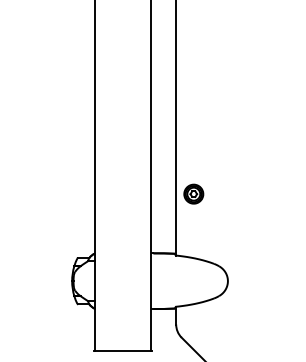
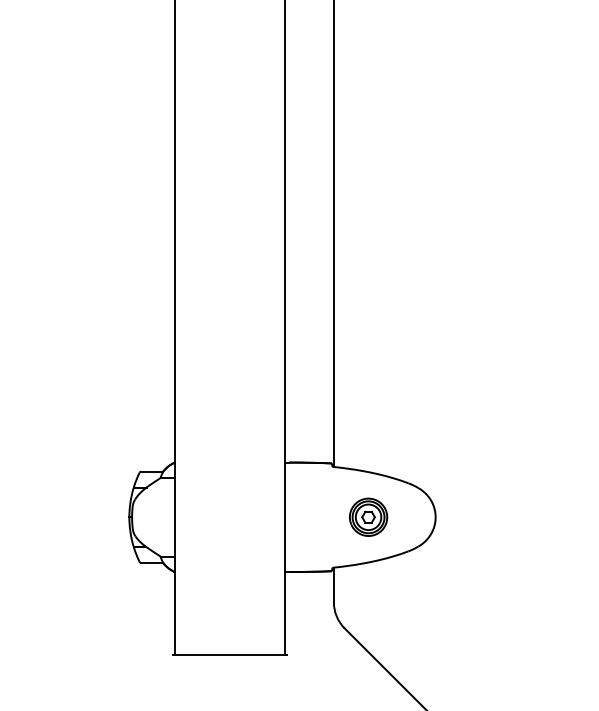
part: (193, 193) -> (367, 515), moved

